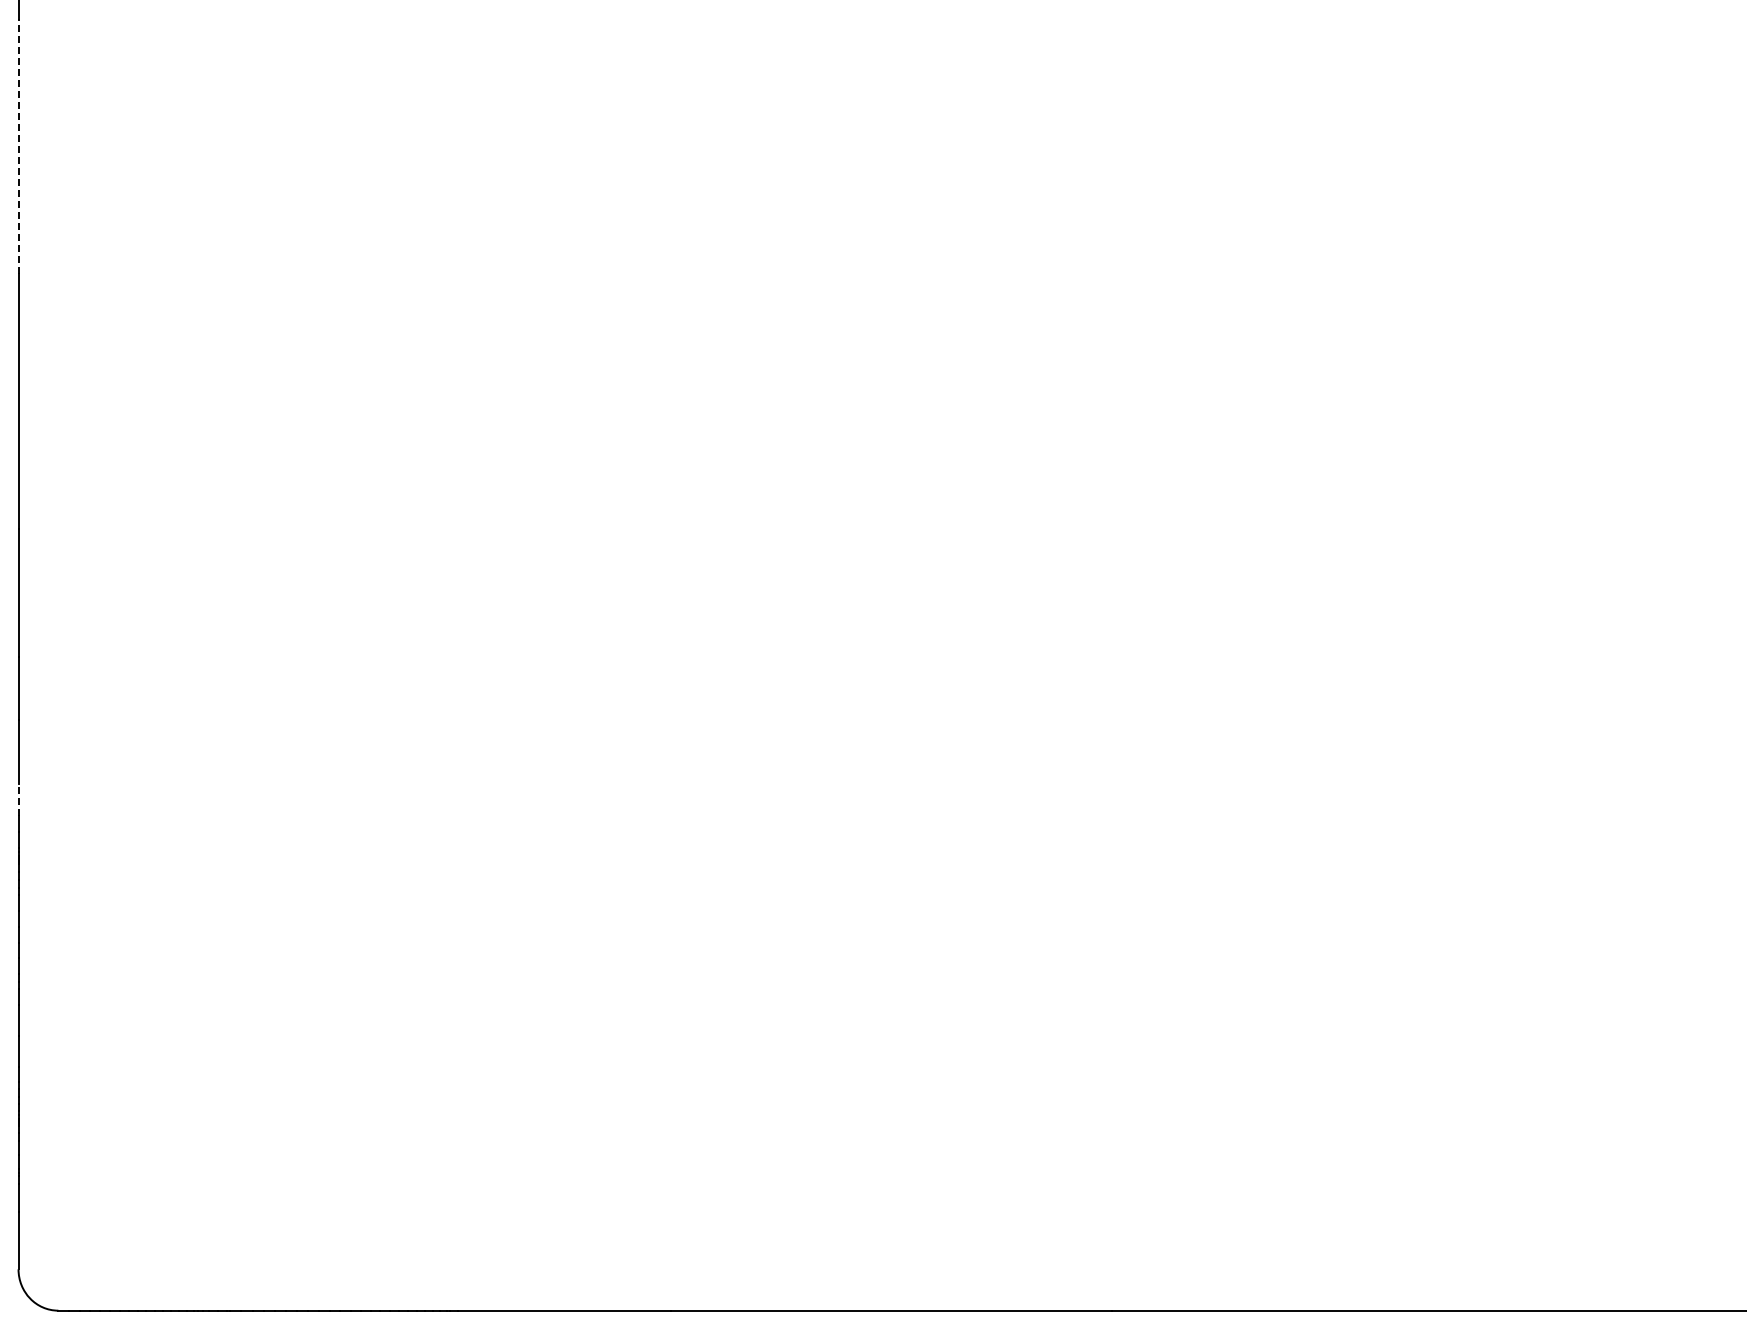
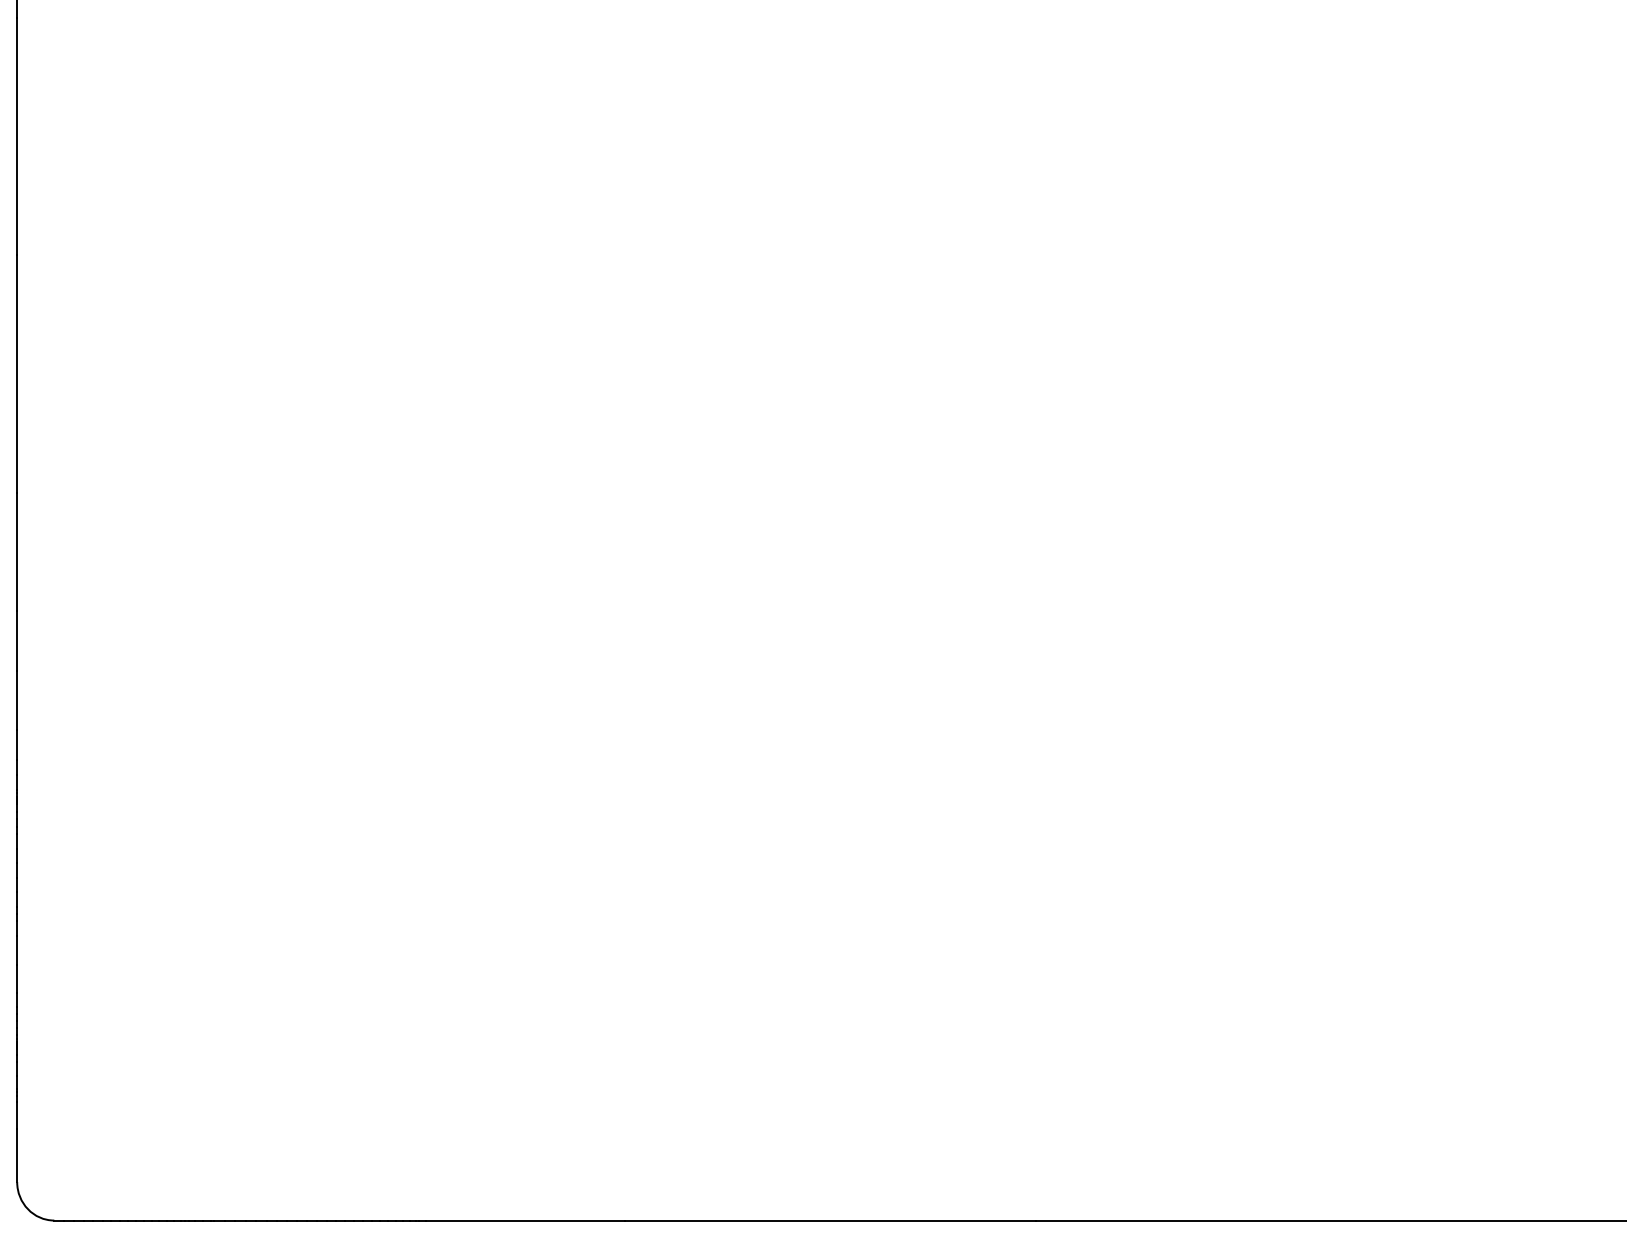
line: (18, 146) -> (17, 136), dashed -> solid
line: (18, 800) -> (17, 745), dashed -> solid

